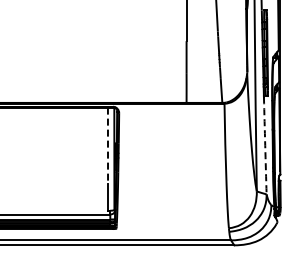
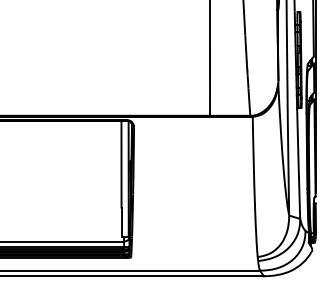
arc: (265, 145) -> (298, 163), dashed -> solid
line: (107, 146) -> (120, 164), dashed -> solid

